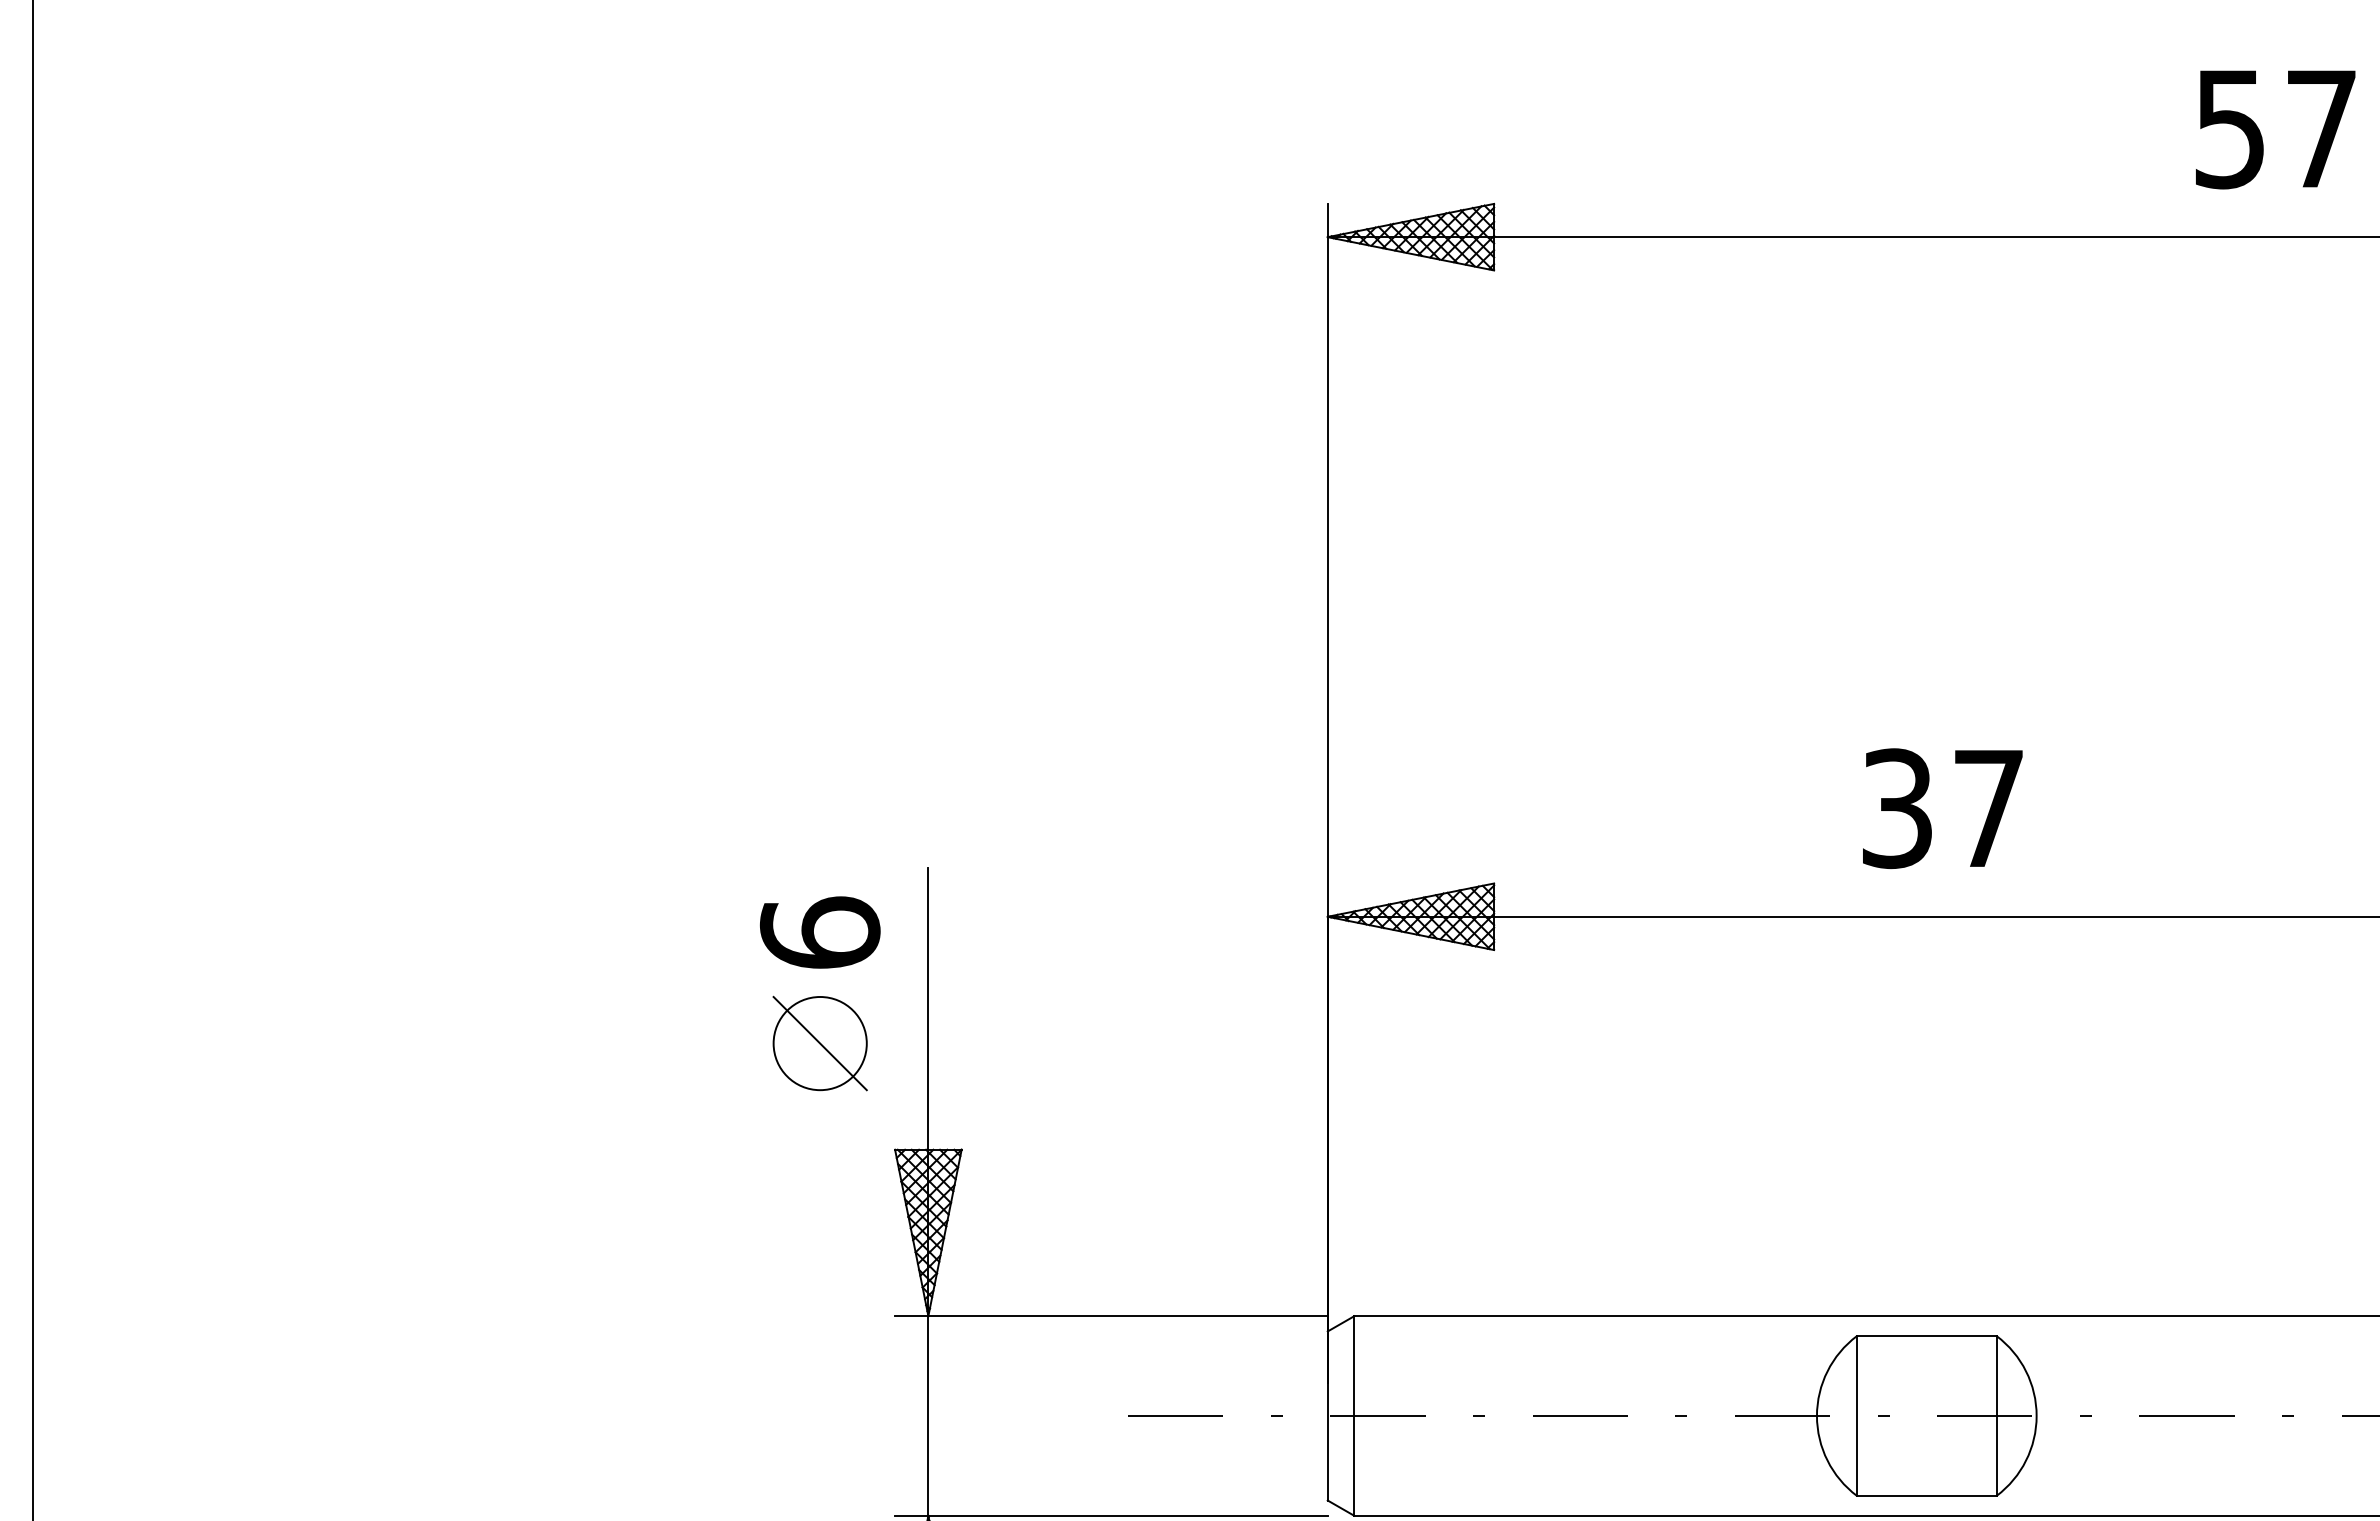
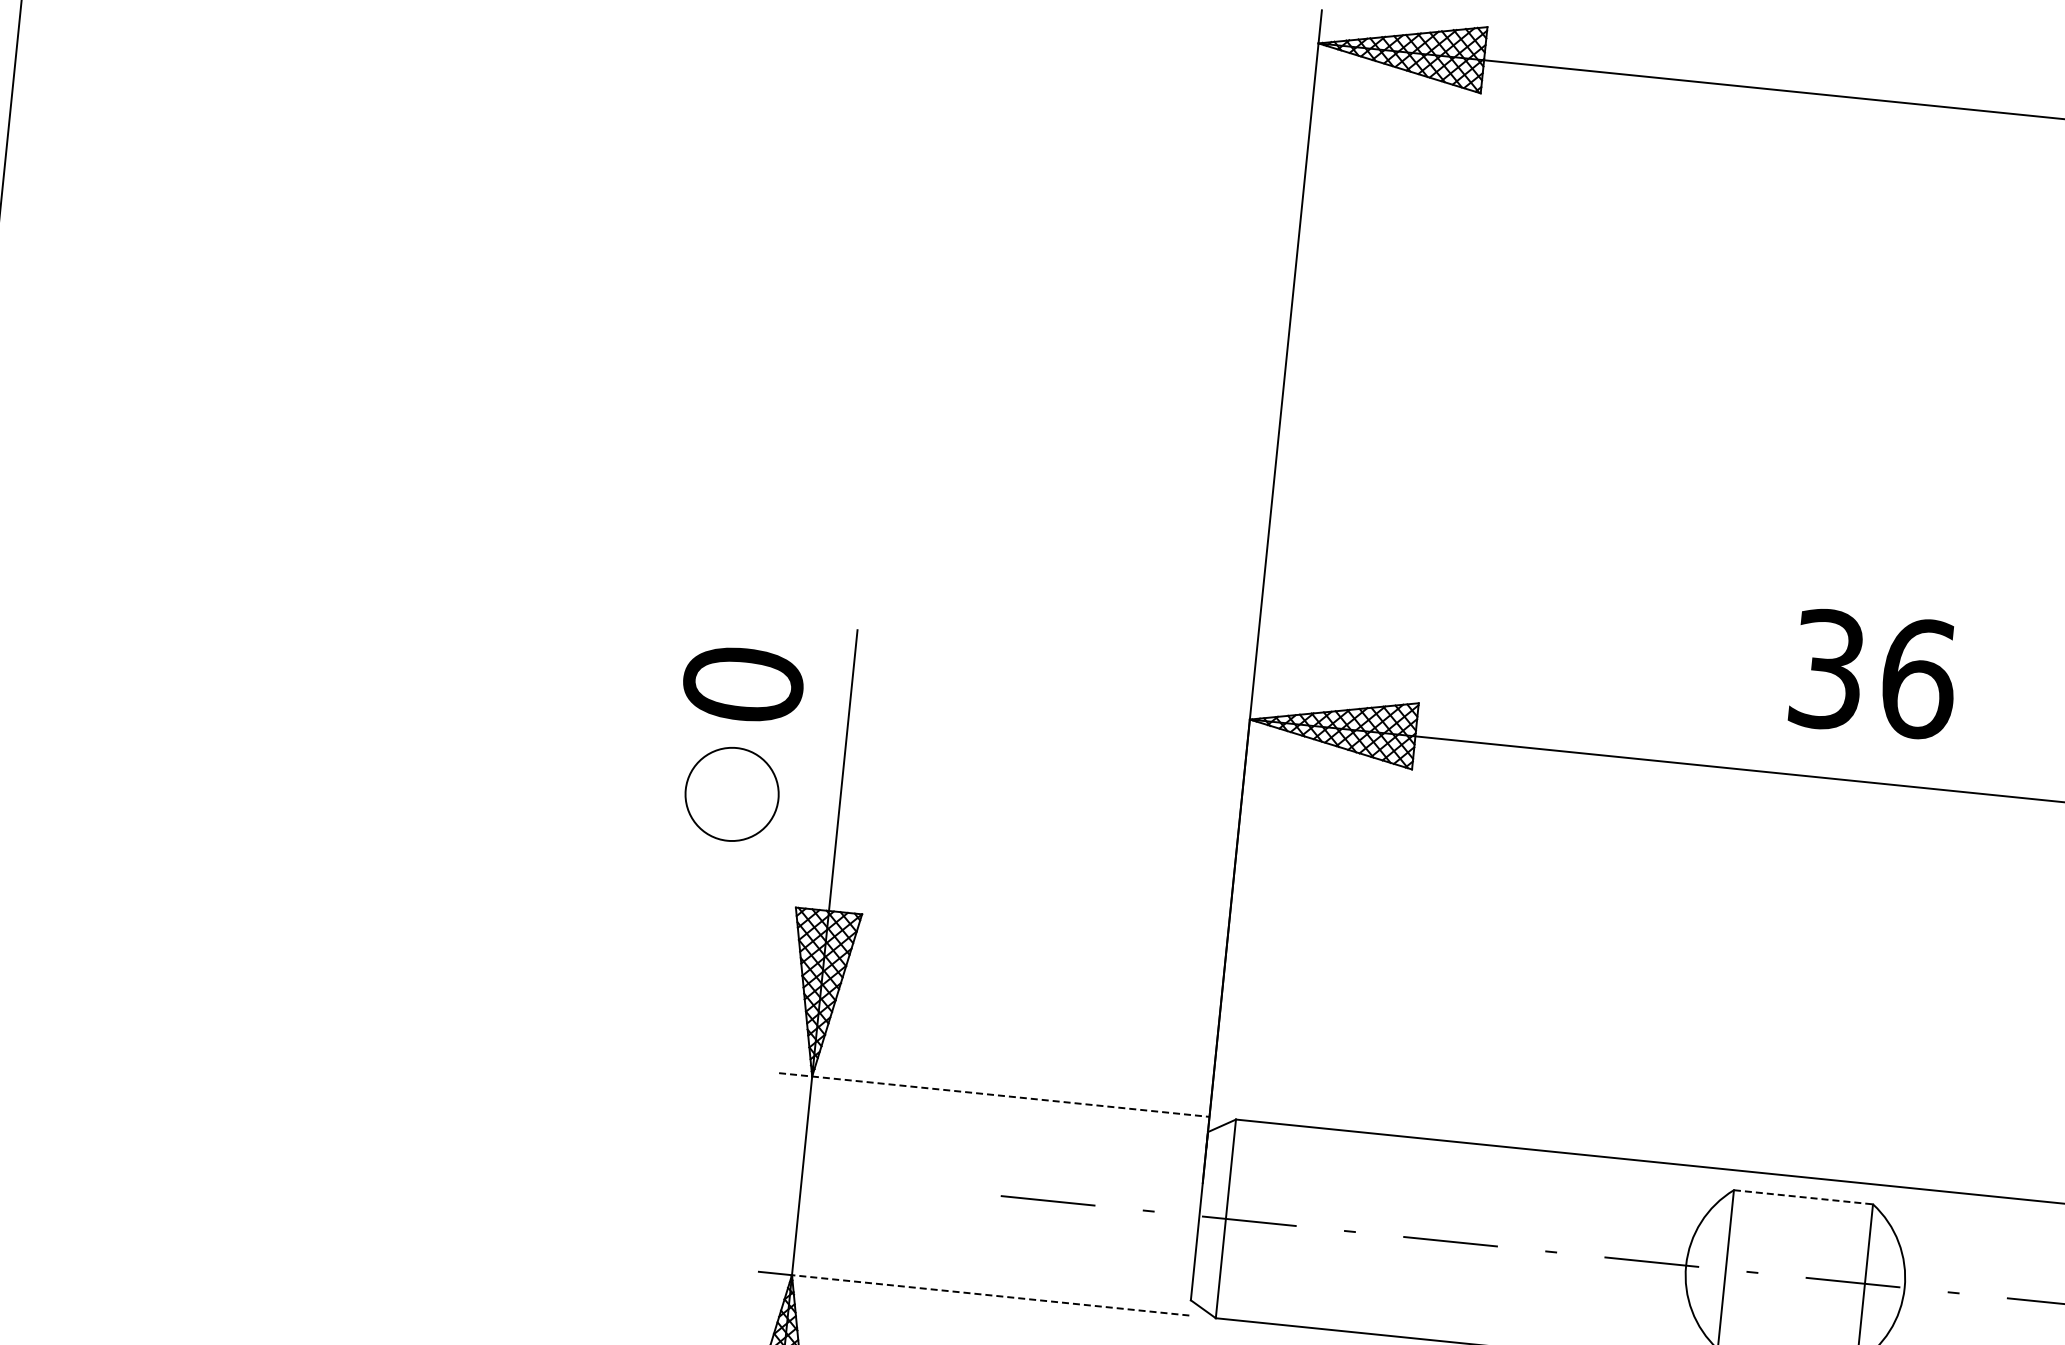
text: (1989, 808) -> (1919, 678), 37 -> 36
text: (819, 932) -> (742, 683), 6 -> 0
line: (819, 1043) -> (731, 794), removed
line: (1111, 1316) -> (994, 1095), solid -> dashed
line: (1926, 1336) -> (1803, 1197), solid -> dashed
line: (1128, 1515) -> (991, 1295), solid -> dashed

